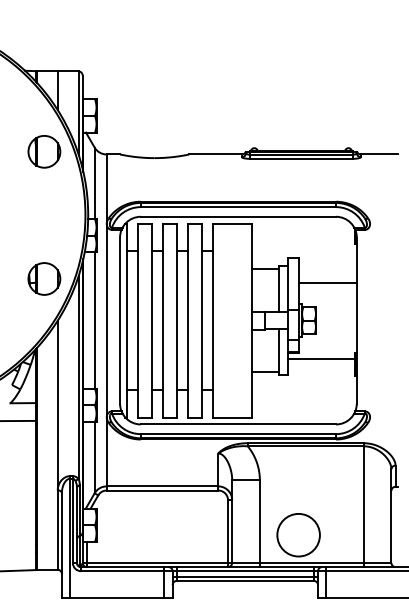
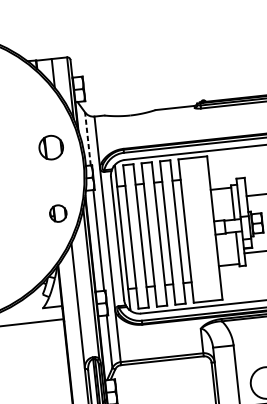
part: (44, 151) -> (51, 147), moved
line: (94, 183) -> (87, 139), solid -> dashed
part: (44, 278) -> (58, 213), size x0.7

